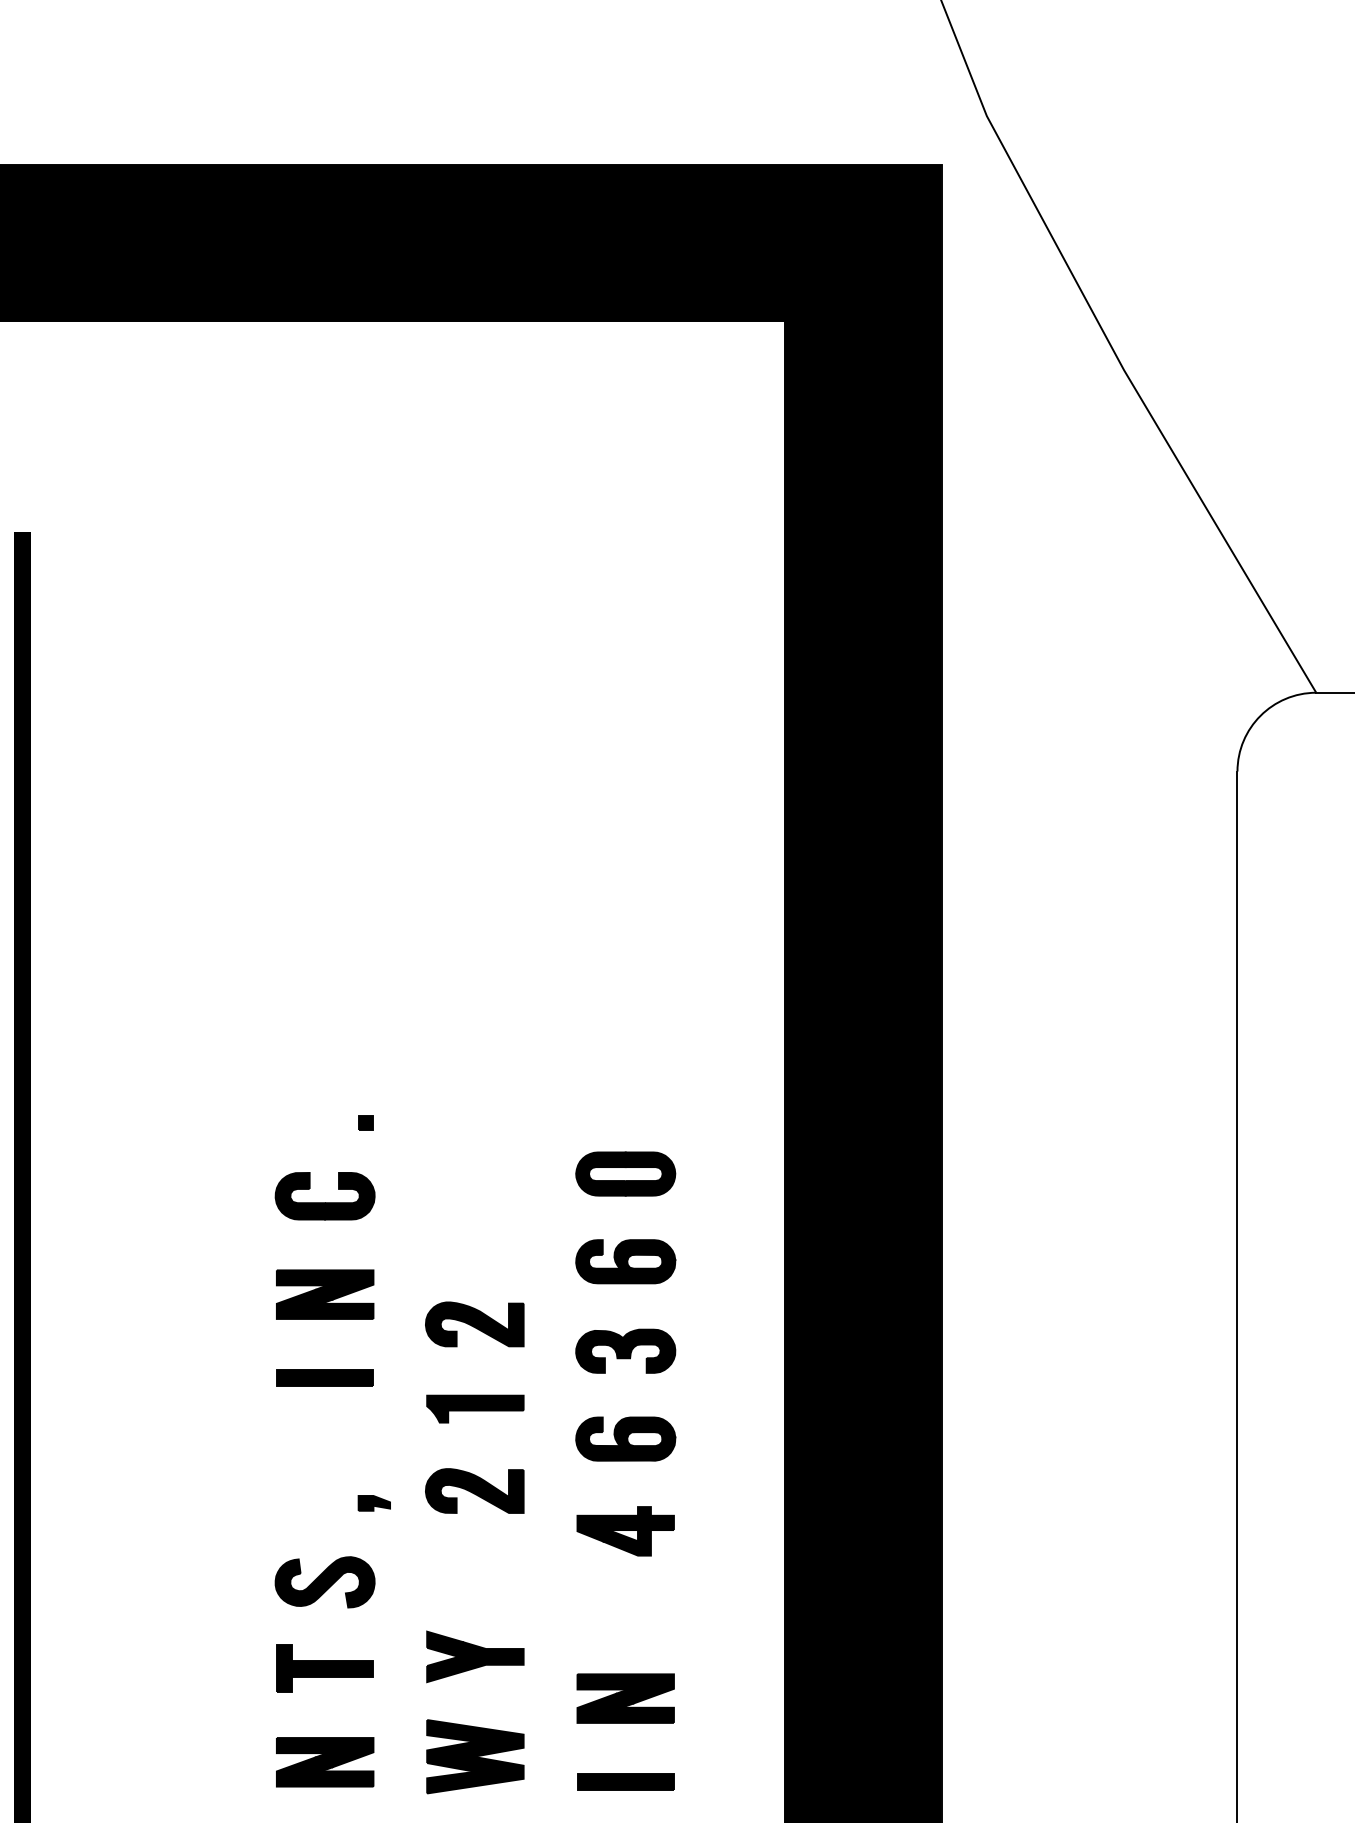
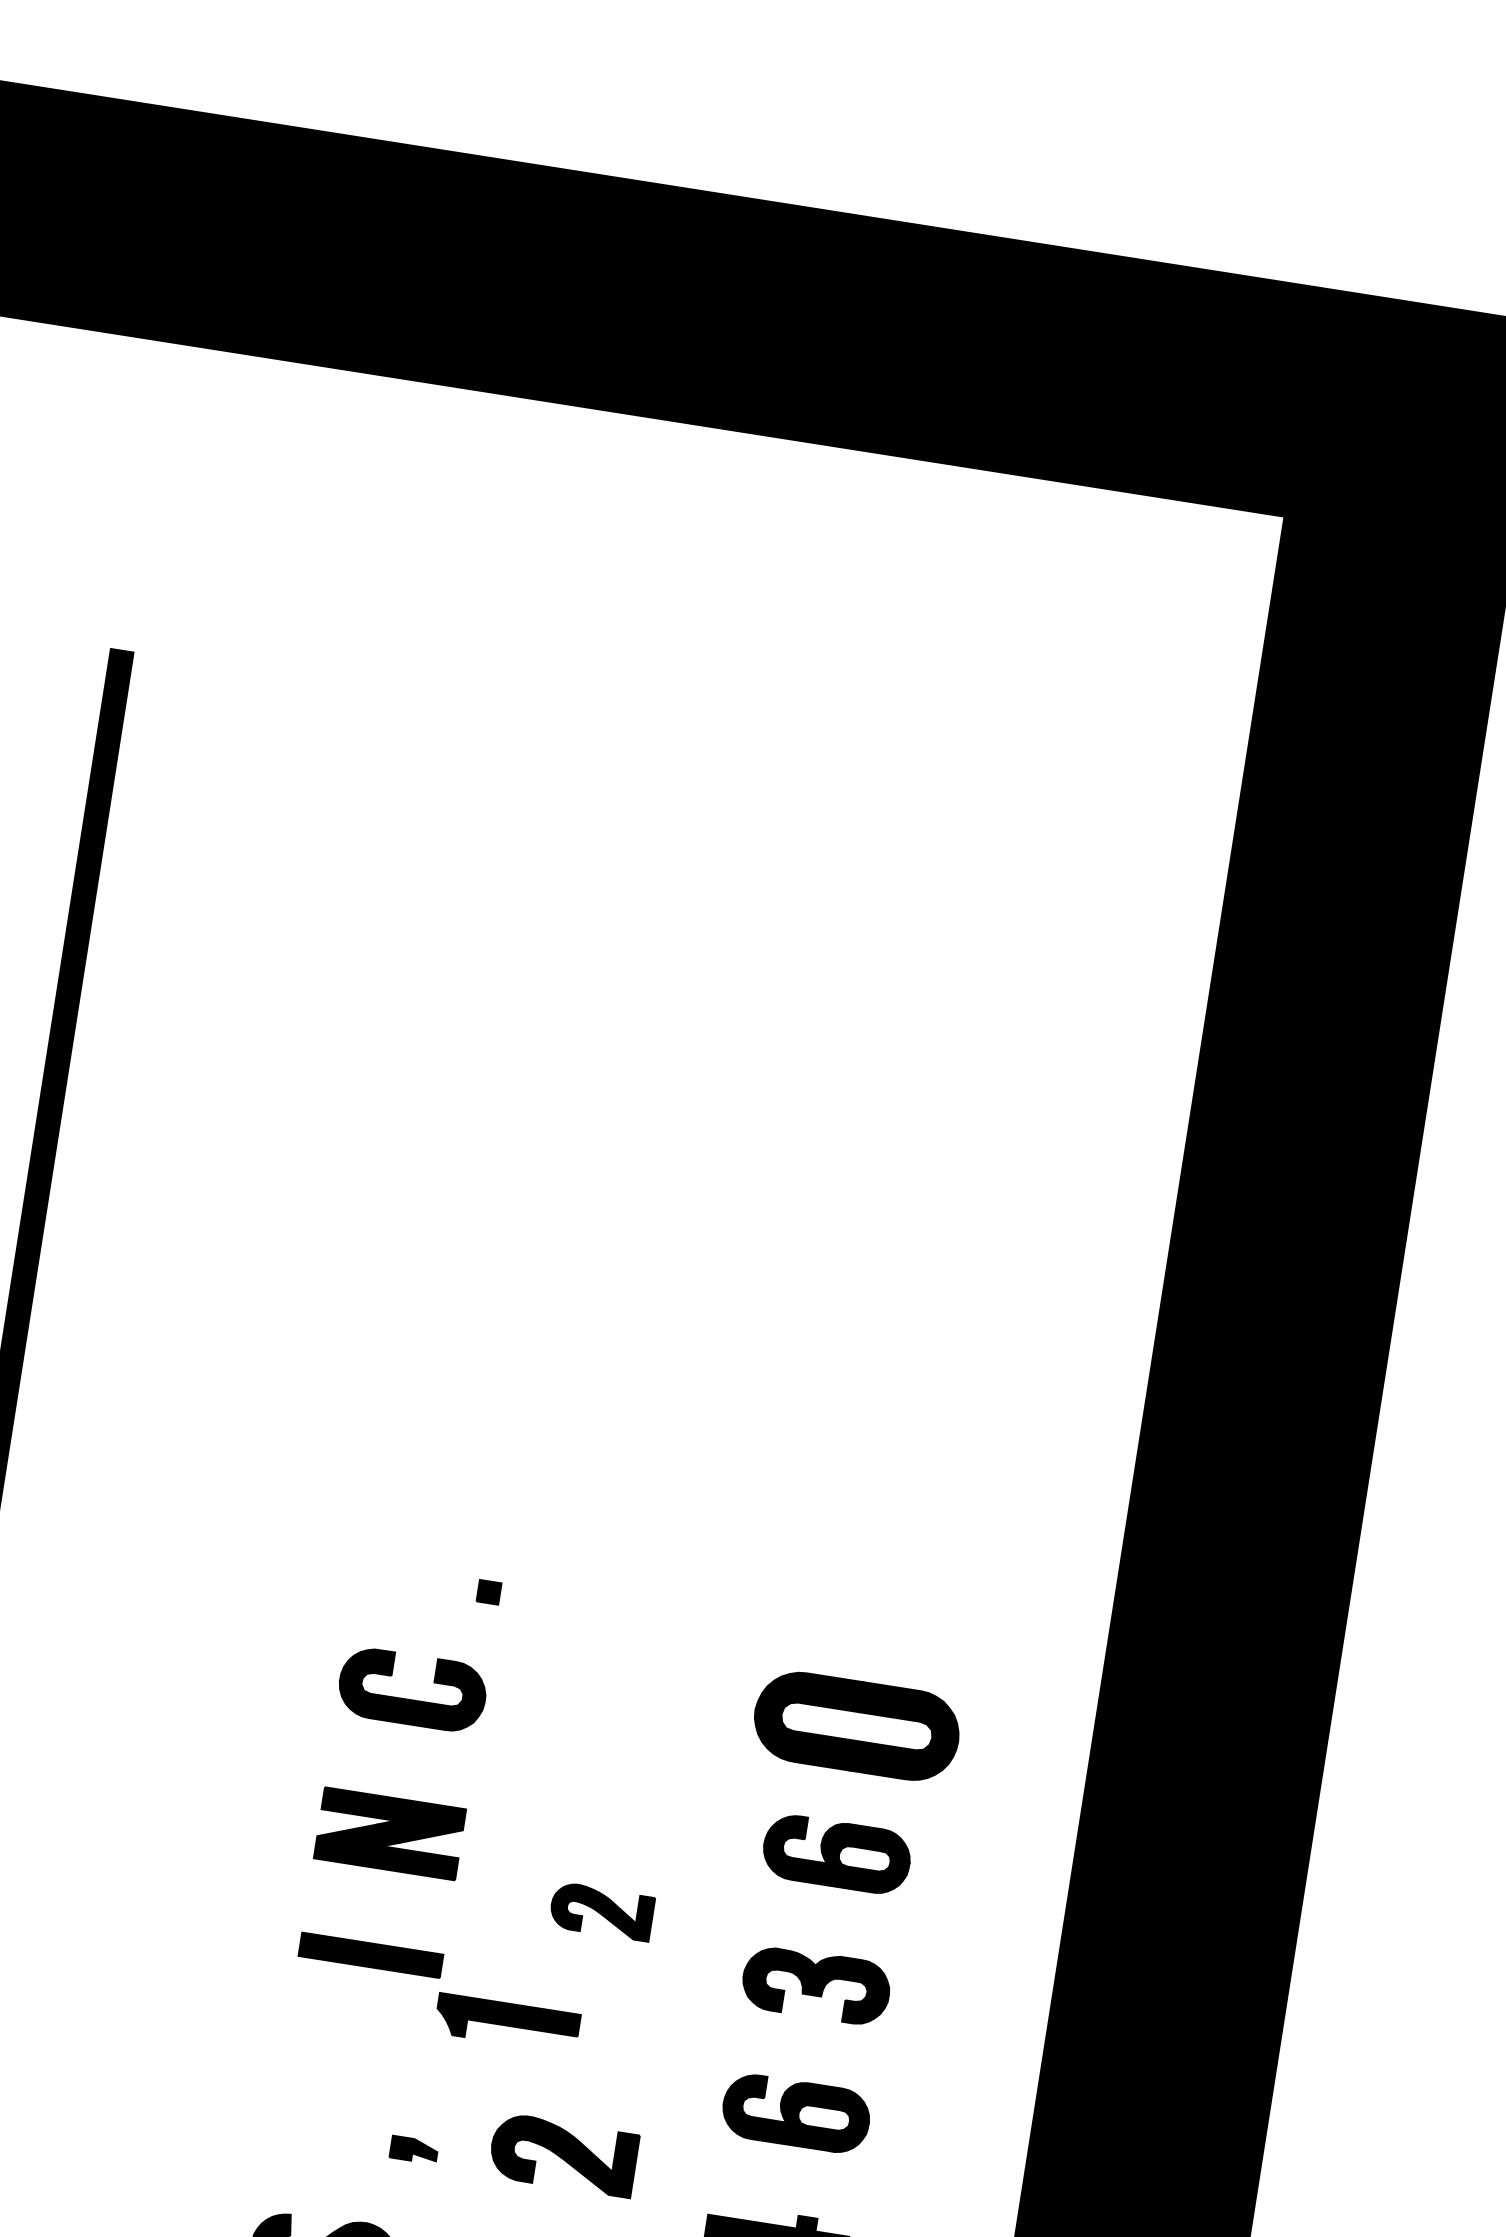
part: (625, 1173) -> (856, 1725), size x1.4
part: (474, 1324) -> (601, 1911), size x0.7
part: (475, 1408) -> (507, 2022), moved

